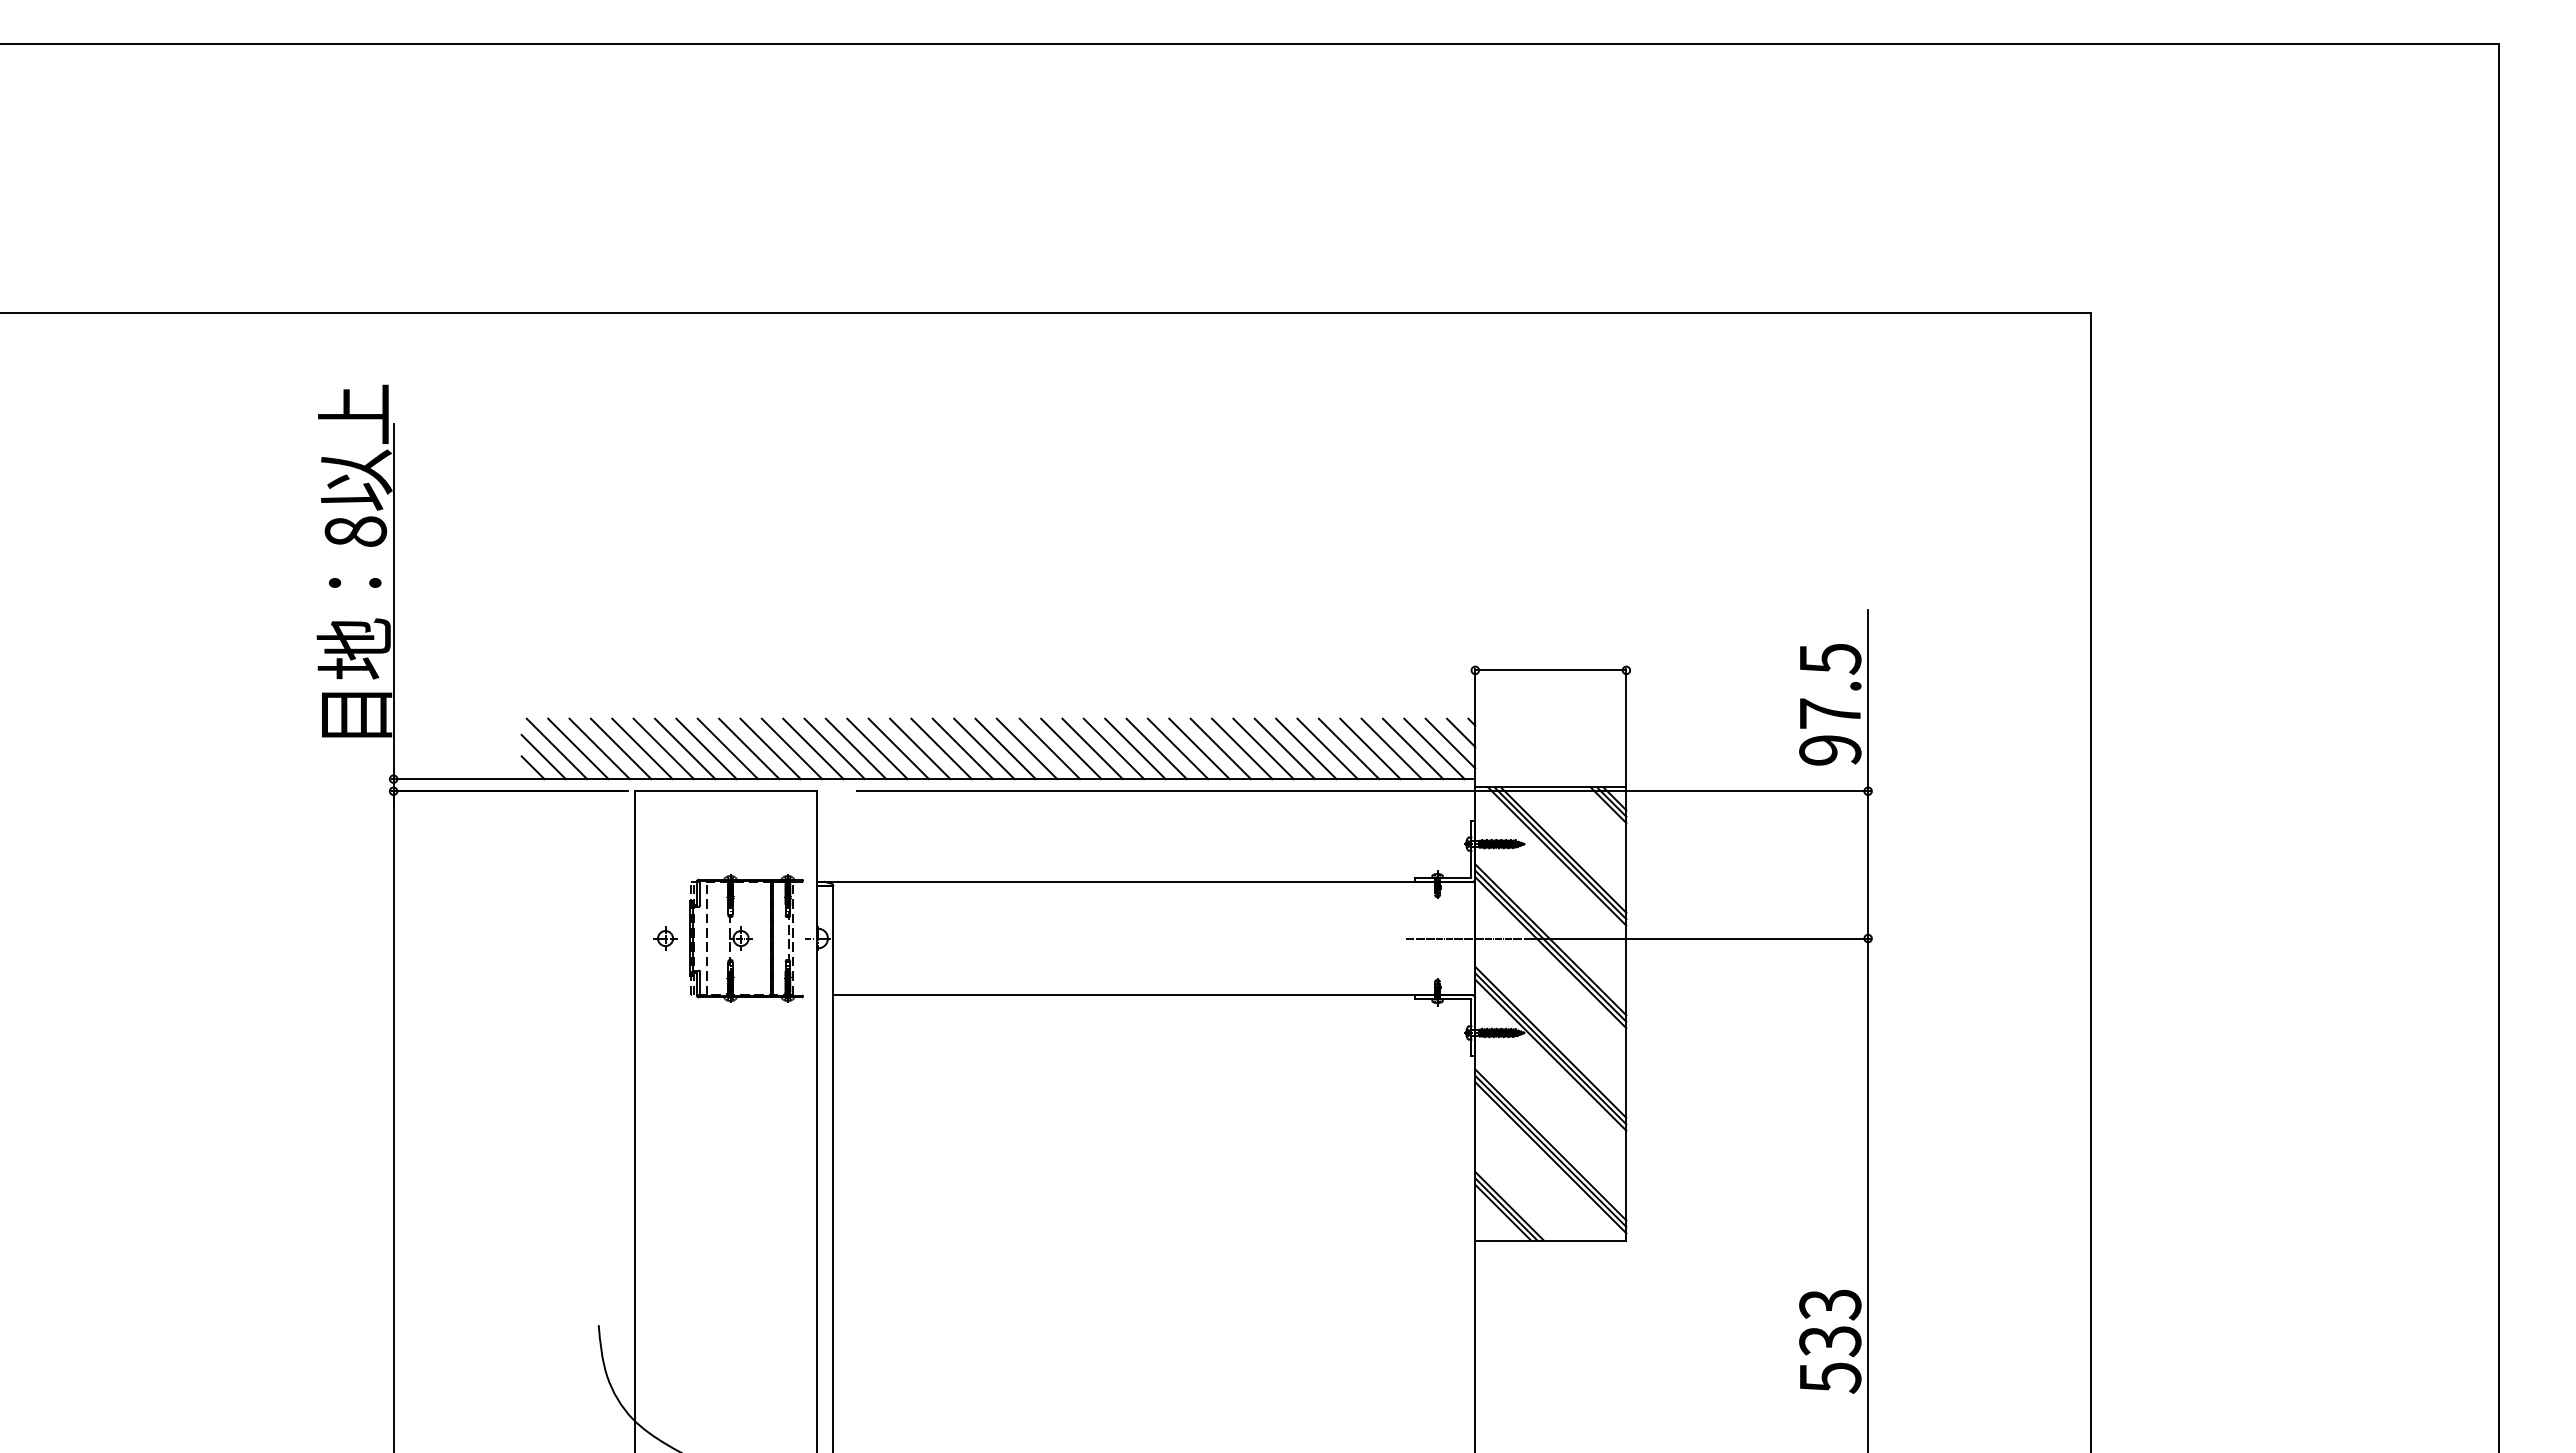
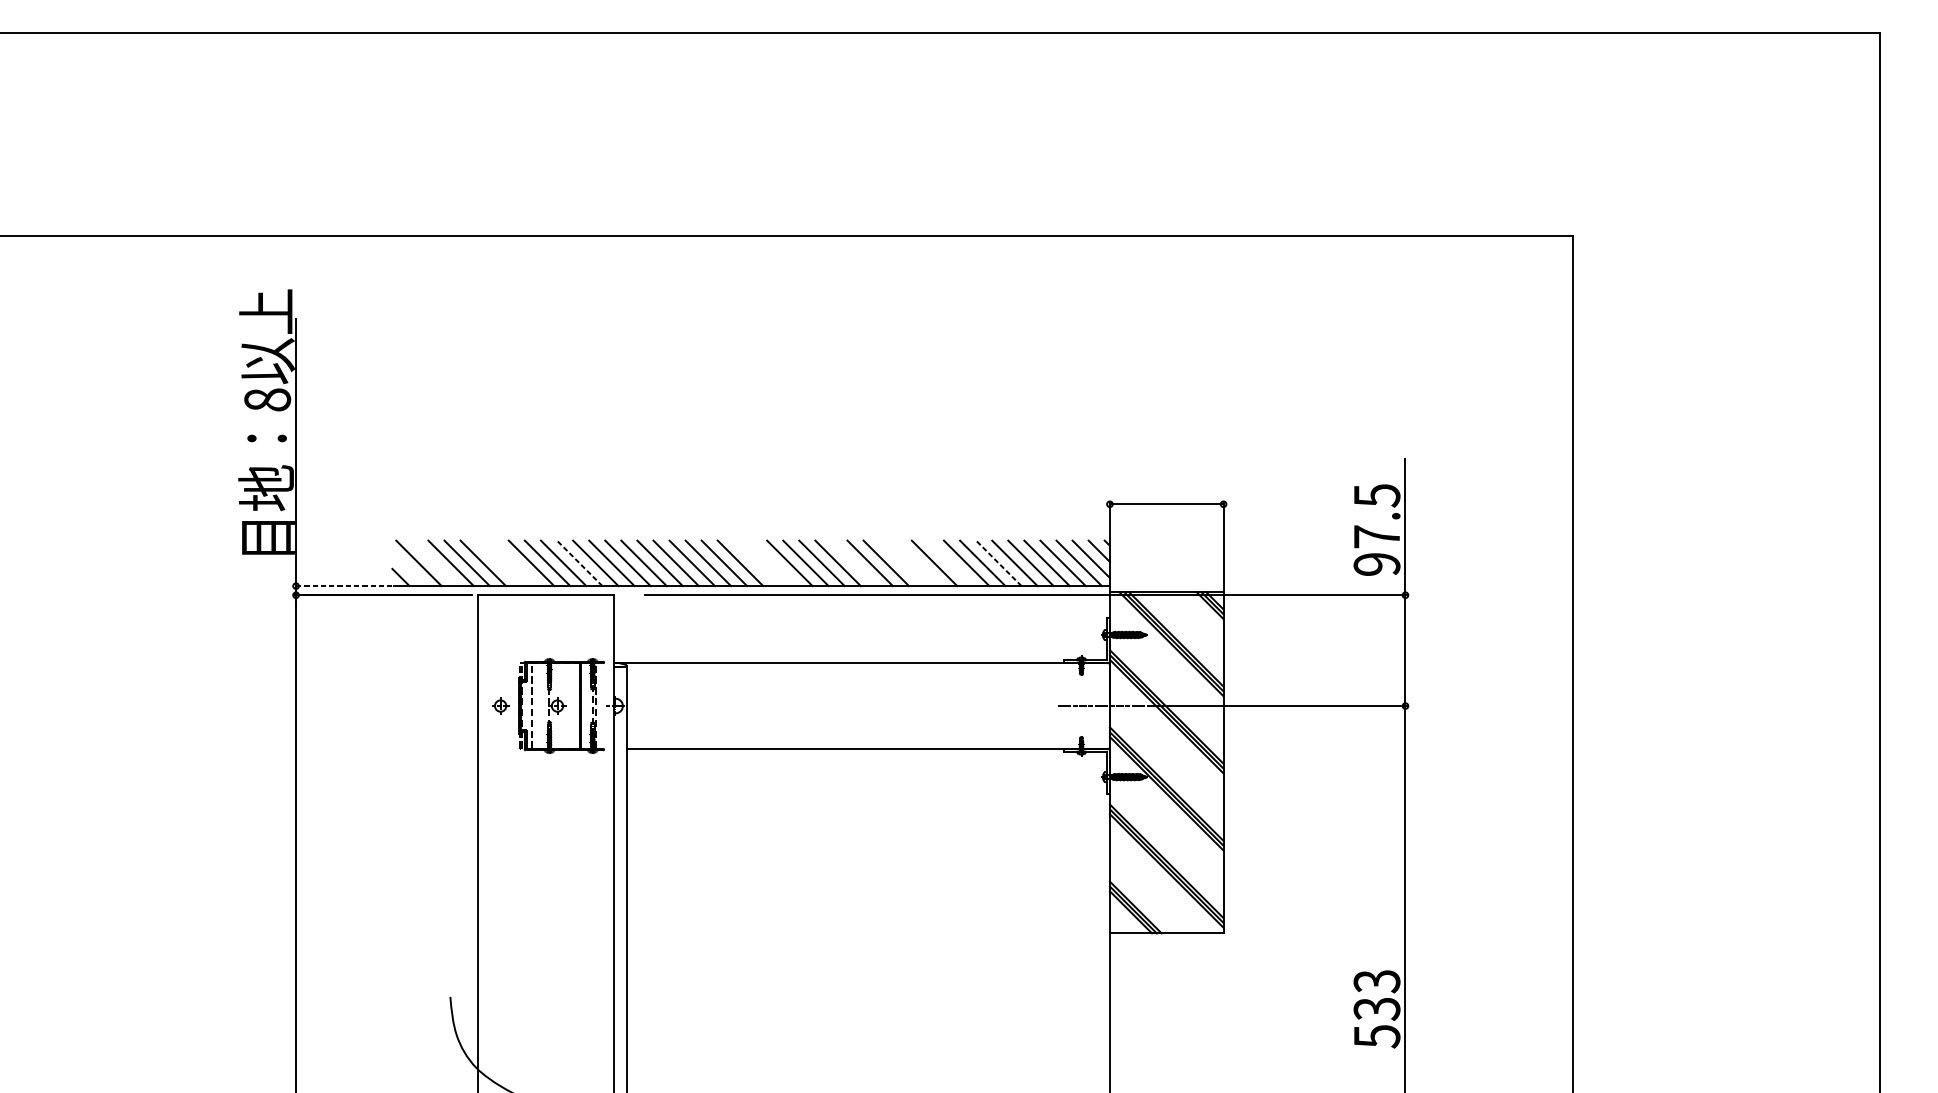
line: (578, 748) -> (435, 563), removed
line: (663, 748) -> (499, 563), removed
line: (685, 748) -> (515, 563), removed
line: (770, 748) -> (579, 563), solid -> dashed
line: (1005, 748) -> (756, 563), removed
line: (1026, 748) -> (772, 563), removed
line: (1135, 748) -> (854, 563), removed
line: (1199, 748) -> (902, 563), removed
line: (1220, 748) -> (918, 563), removed
line: (1263, 748) -> (950, 563), removed
line: (1327, 748) -> (998, 563), solid -> dashed
line: (543, 756) -> (408, 569), removed
line: (456, 779) -> (343, 586), solid -> dashed

